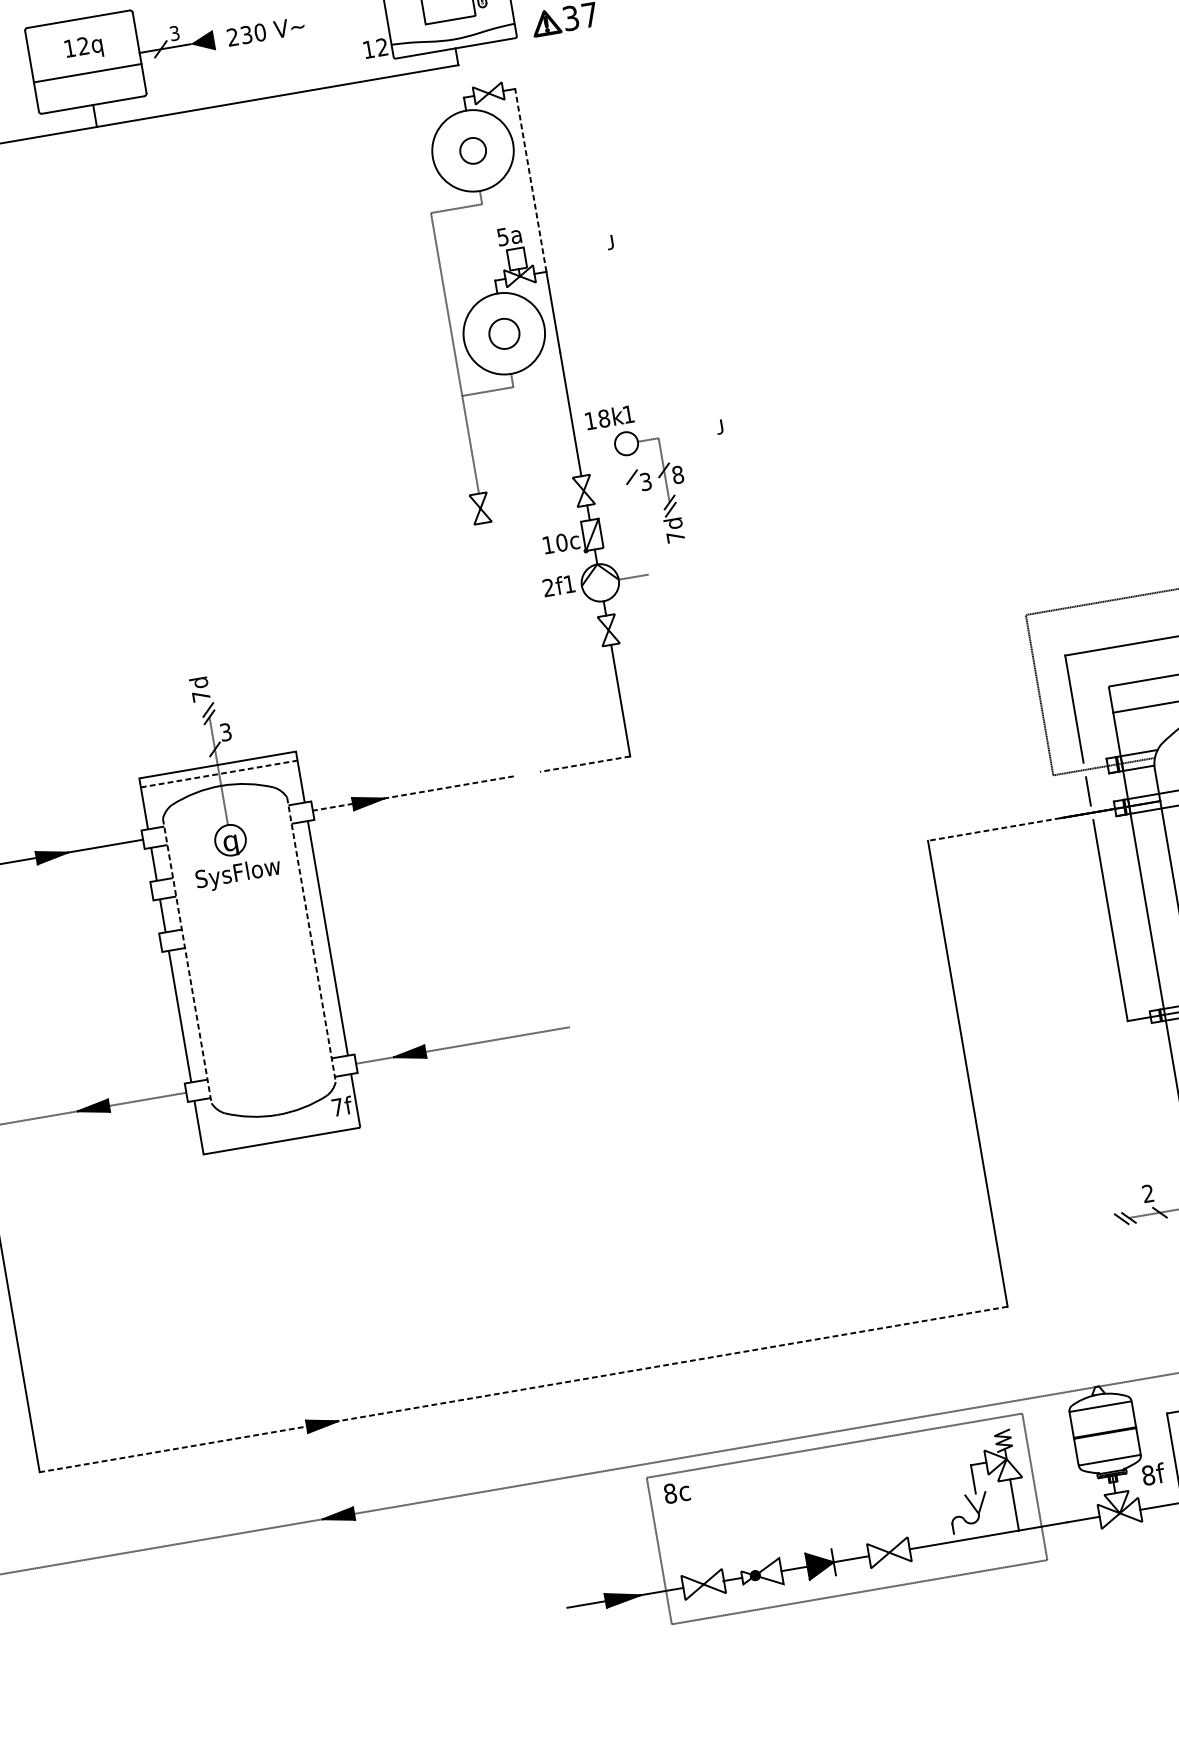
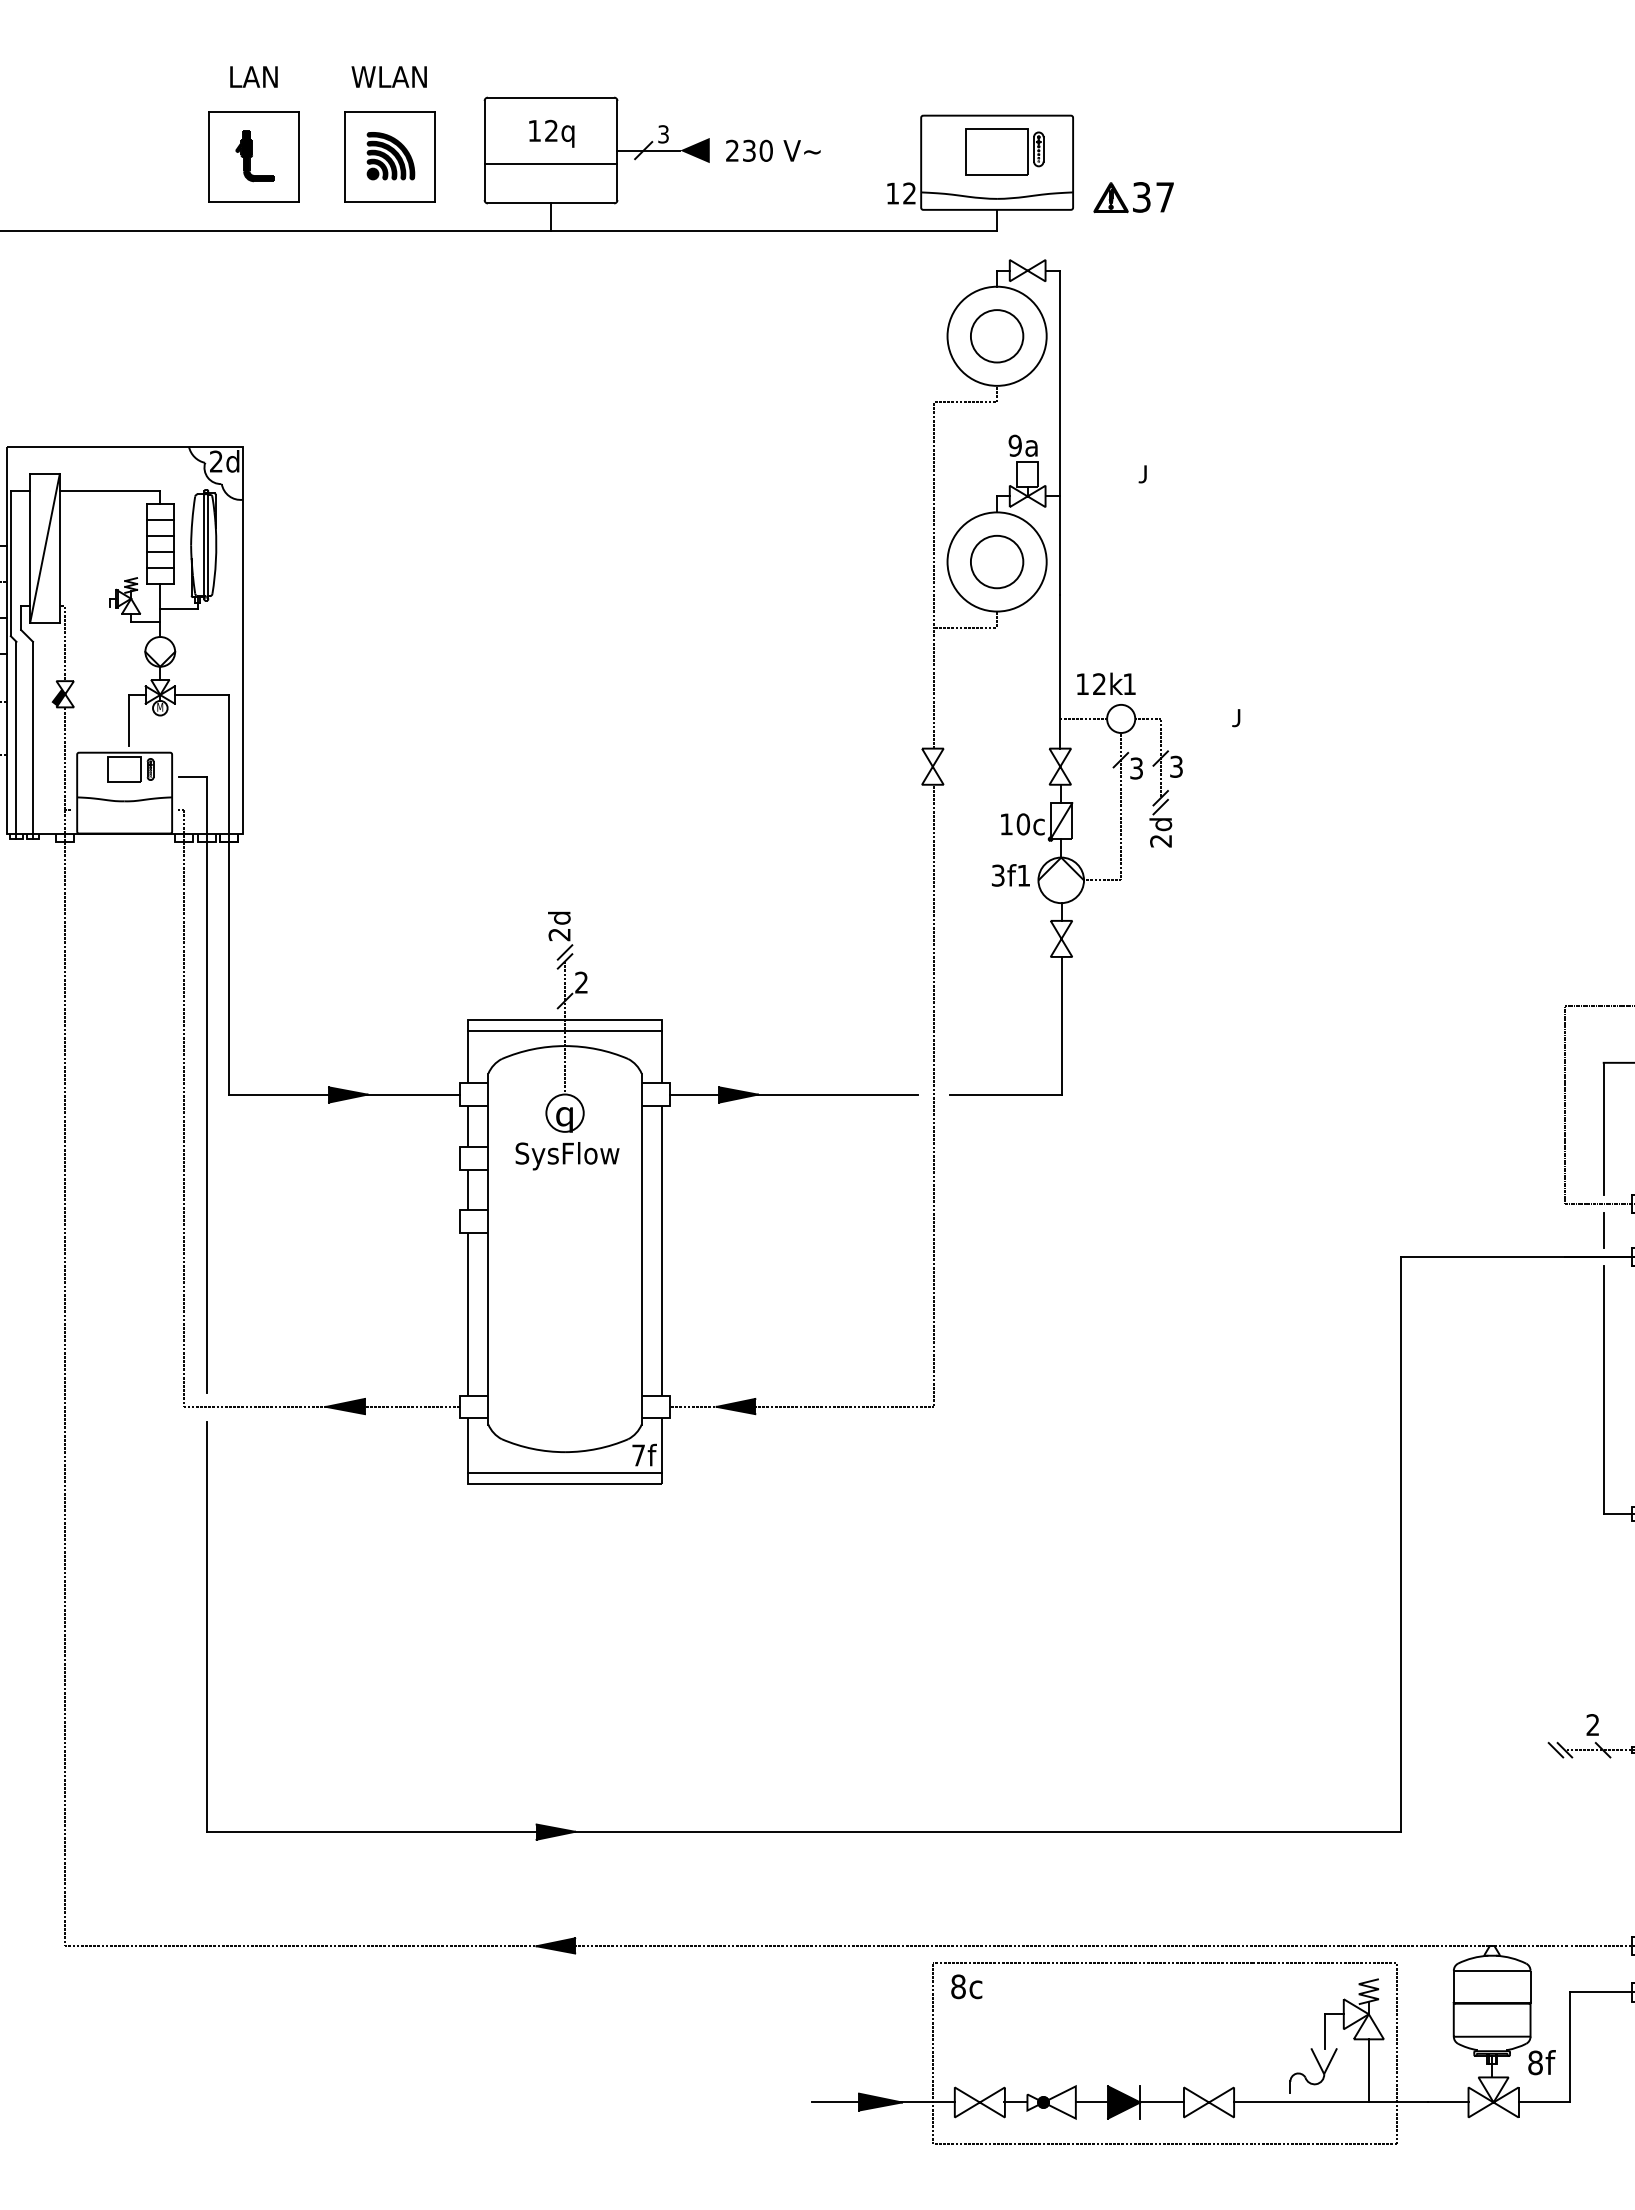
circle: (473, 150) -> (997, 336), size x1.67
line: (530, 180) -> (1060, 383), dashed -> solid
text: (502, 236) -> (1014, 445), 5a -> 9a
circle: (504, 334) -> (997, 562), size x1.43
text: (604, 418) -> (1099, 684), 18k -> 12k
line: (595, 448) -> (1083, 718), added
text: (677, 474) -> (1176, 766), 8 -> 3
line: (638, 514) -> (1120, 806), added
text: (675, 537) -> (1160, 841), 7d -> 2d
text: (548, 587) -> (997, 875), 2f -> 3f
text: (201, 696) -> (559, 934), 7d -> 2d
text: (225, 732) -> (581, 982), 3 -> 2
line: (584, 764) -> (1005, 1094), dashed -> solid
line: (219, 774) -> (565, 1031), dashed -> solid
line: (526, 774) -> (933, 1095), added
line: (413, 793) -> (793, 1094), dashed -> solid
line: (994, 829) -> (1483, 1256), dashed -> solid
line: (311, 940) -> (641, 1249), dashed -> solid
line: (187, 961) -> (488, 1249), dashed -> solid
line: (279, 1132) -> (564, 1473), added
line: (523, 1389) -> (803, 1831), dashed -> solid

